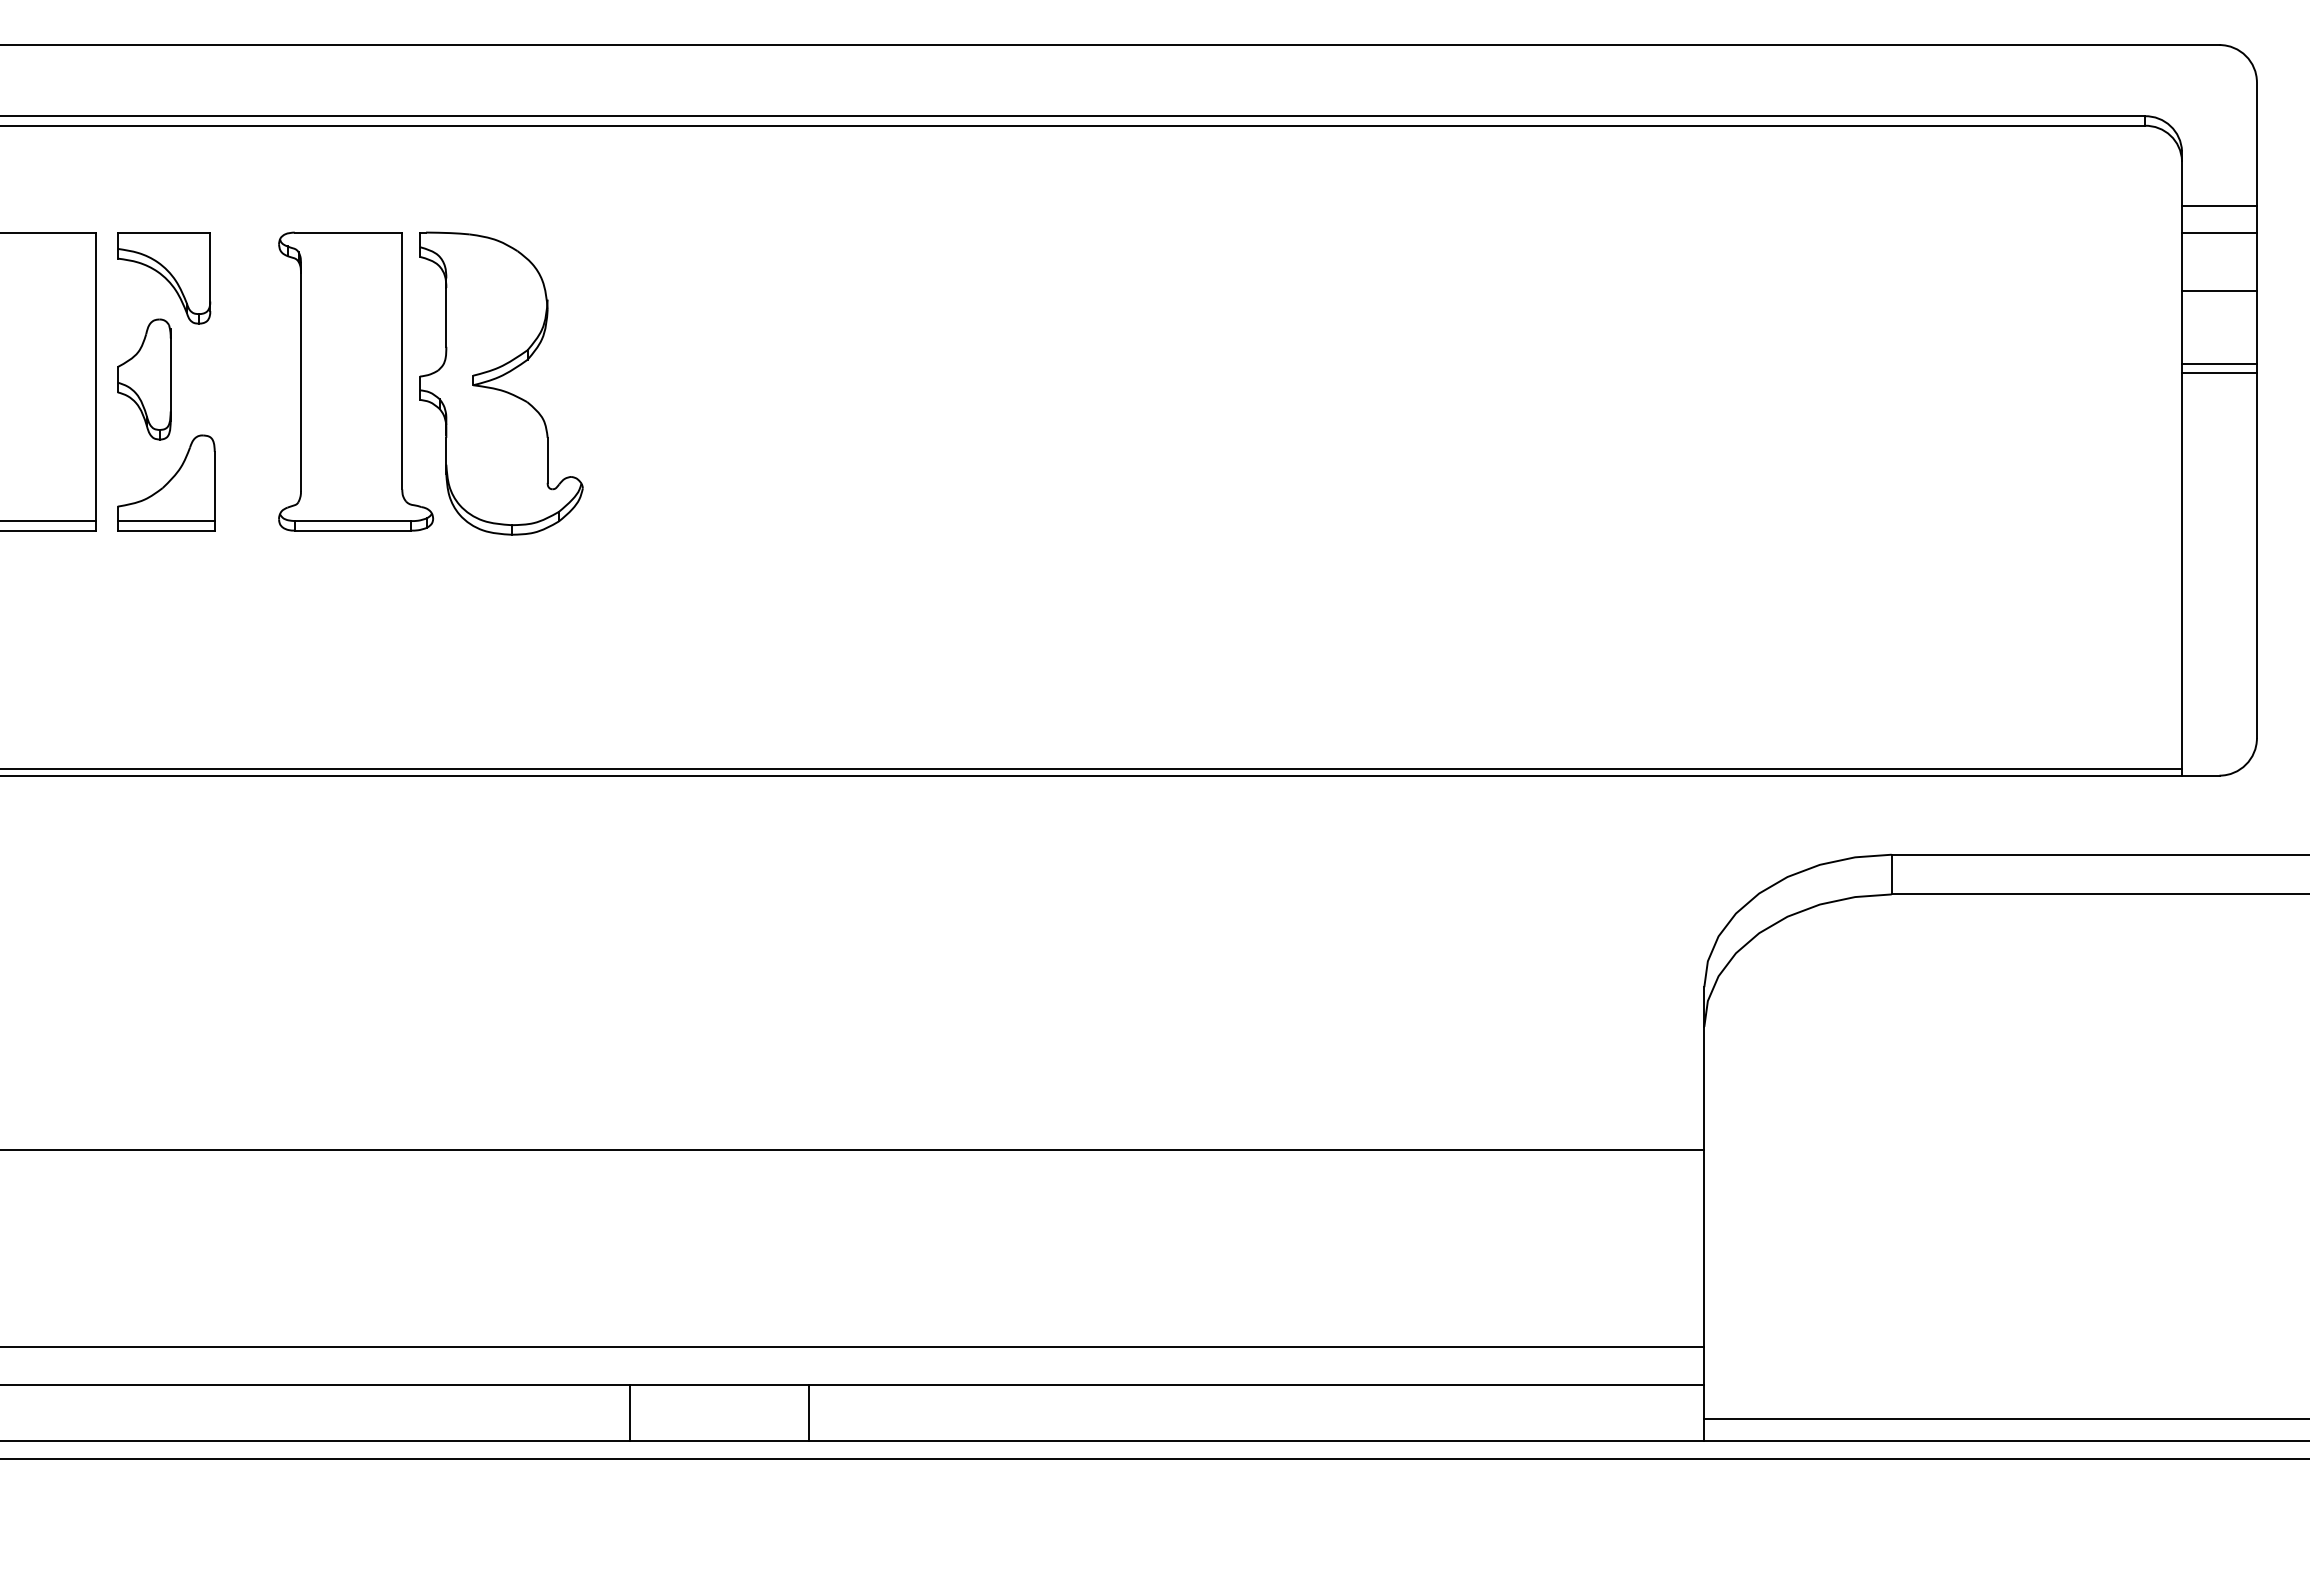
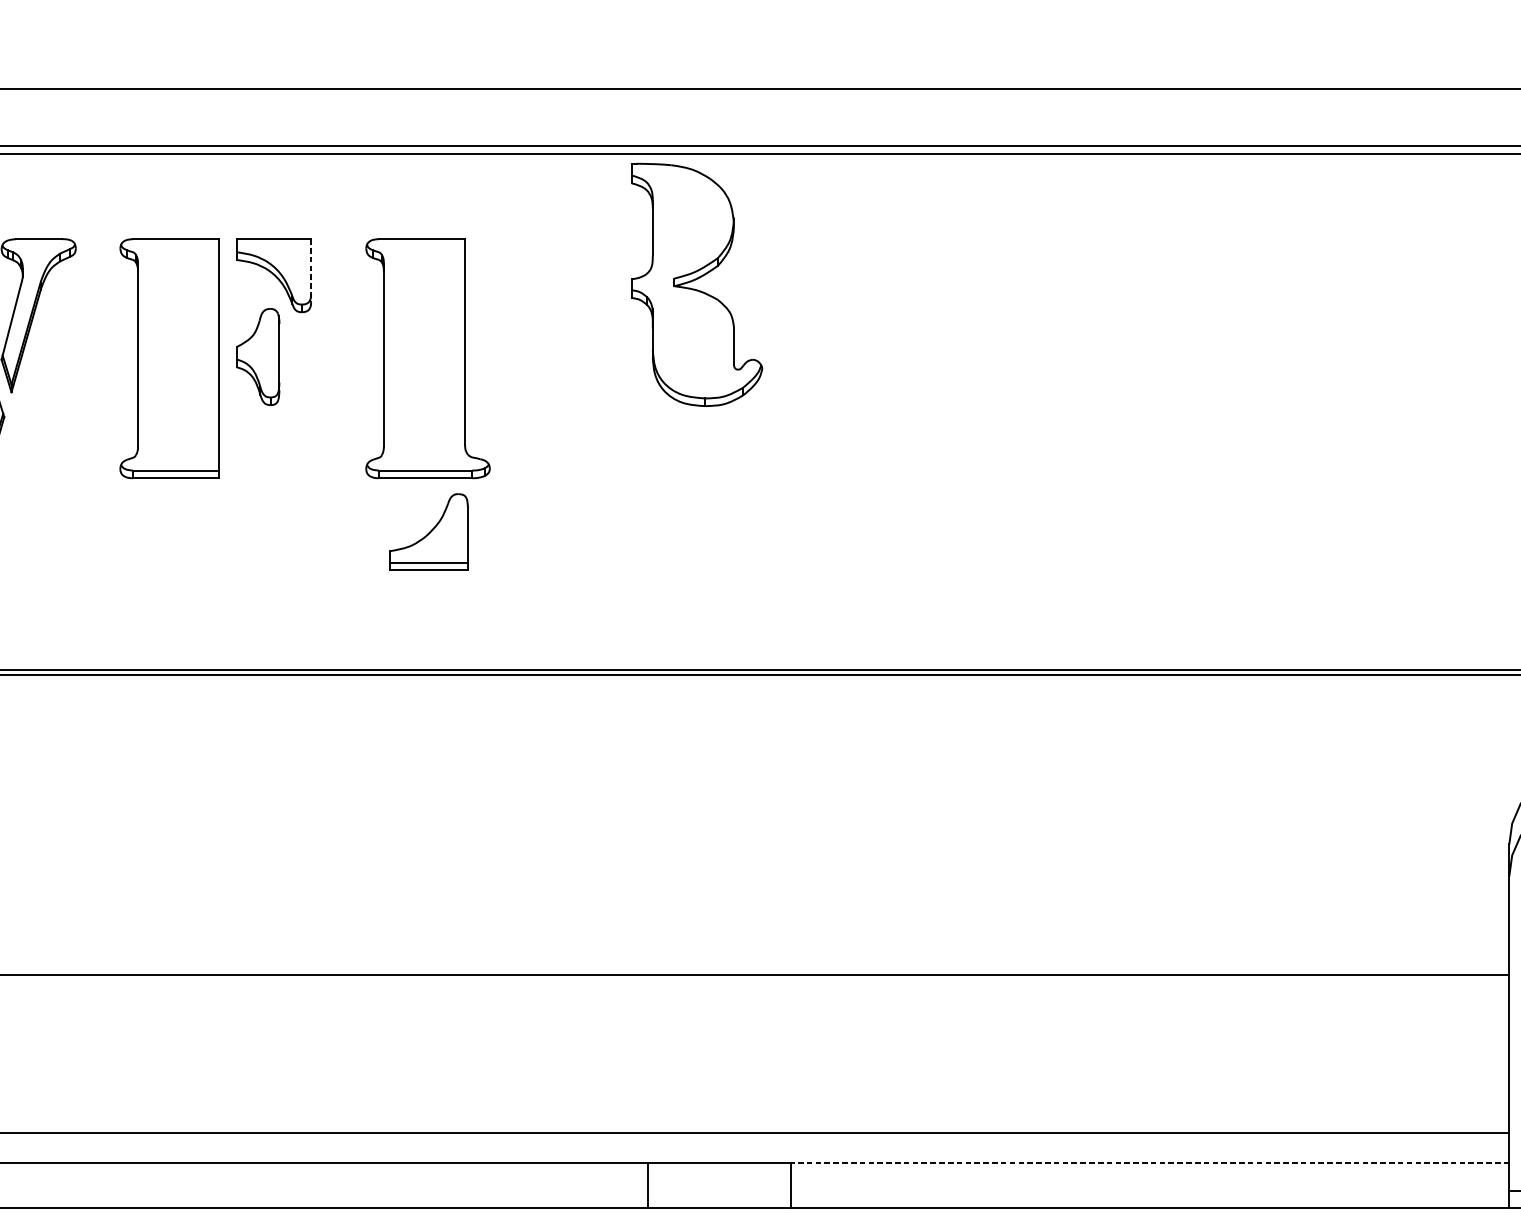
line: (210, 272) -> (311, 271), solid -> dashed
part: (501, 383) -> (697, 284), moved
part: (166, 482) -> (429, 531), moved
line: (1256, 1384) -> (1150, 1163), solid -> dashed

